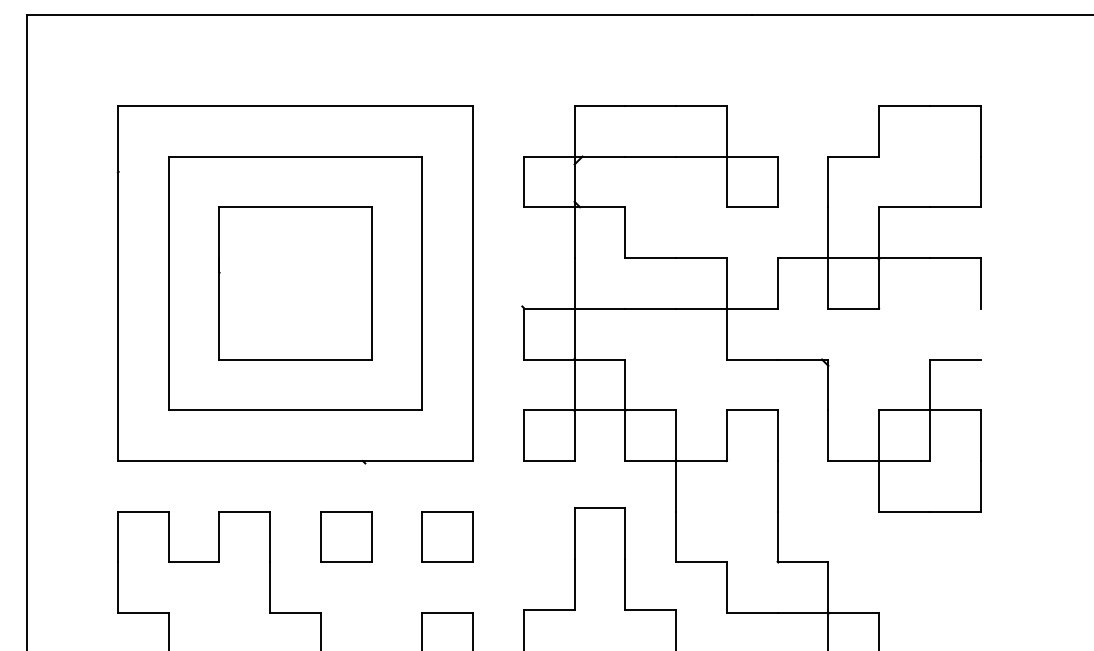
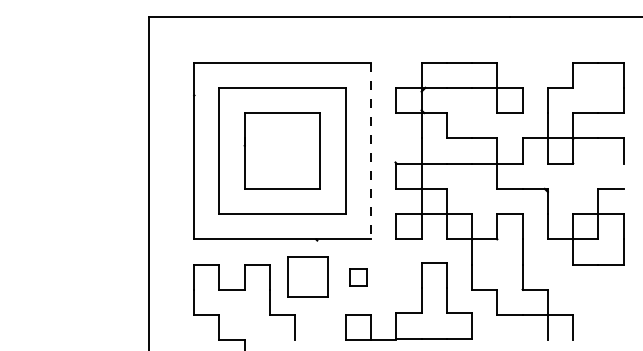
line: (474, 284) -> (371, 151), solid -> dashed
part: (345, 537) -> (307, 277), size x1.6
part: (448, 537) -> (358, 277), size x0.7

